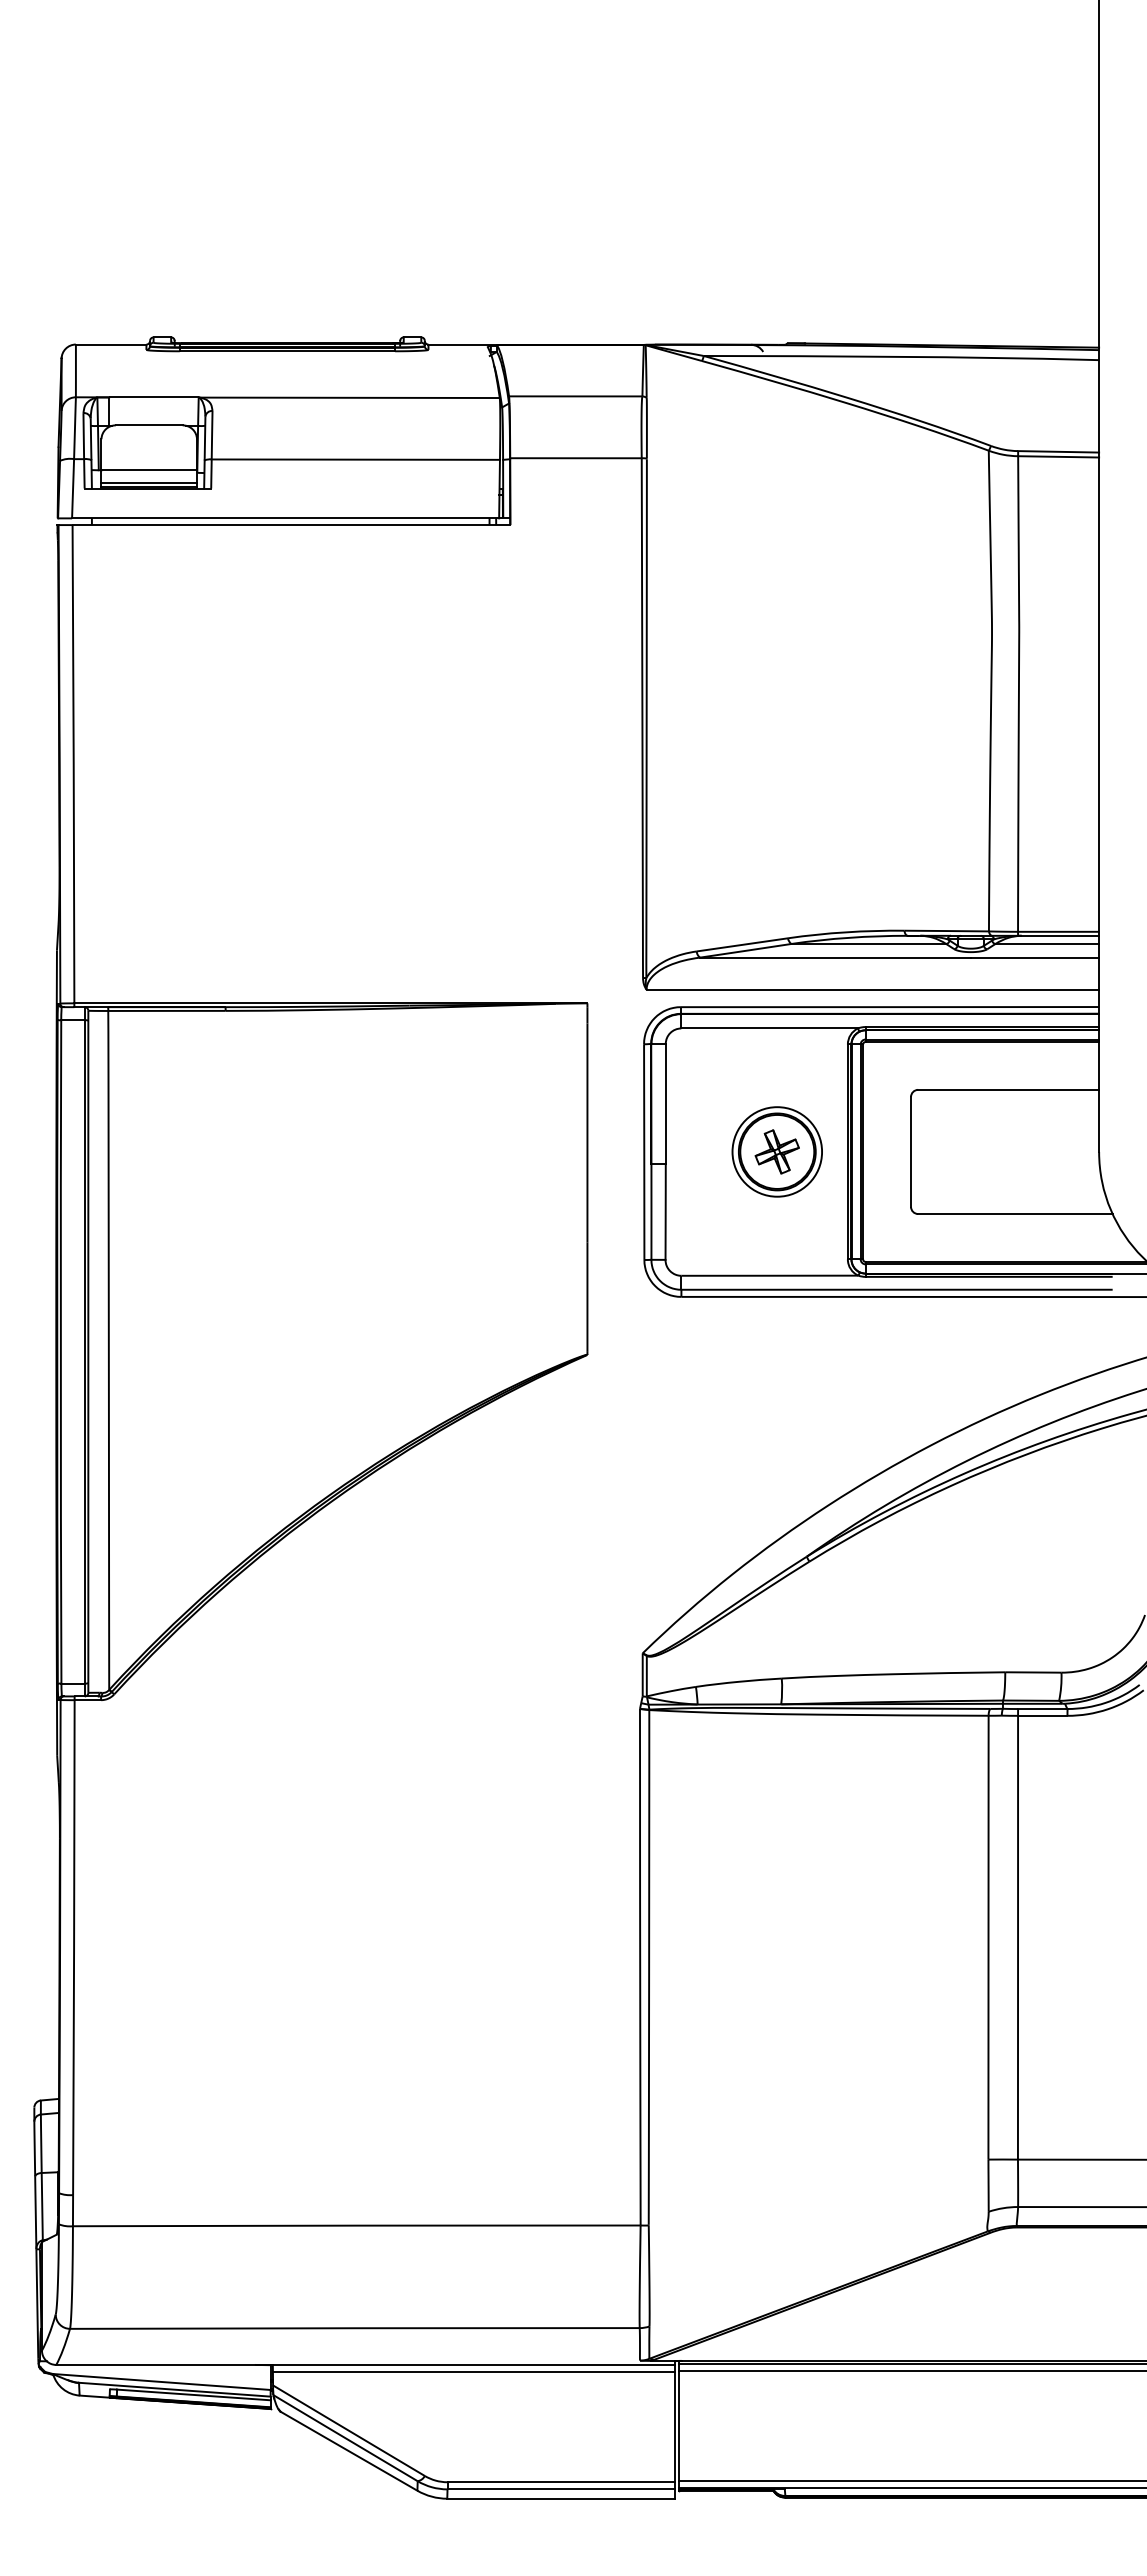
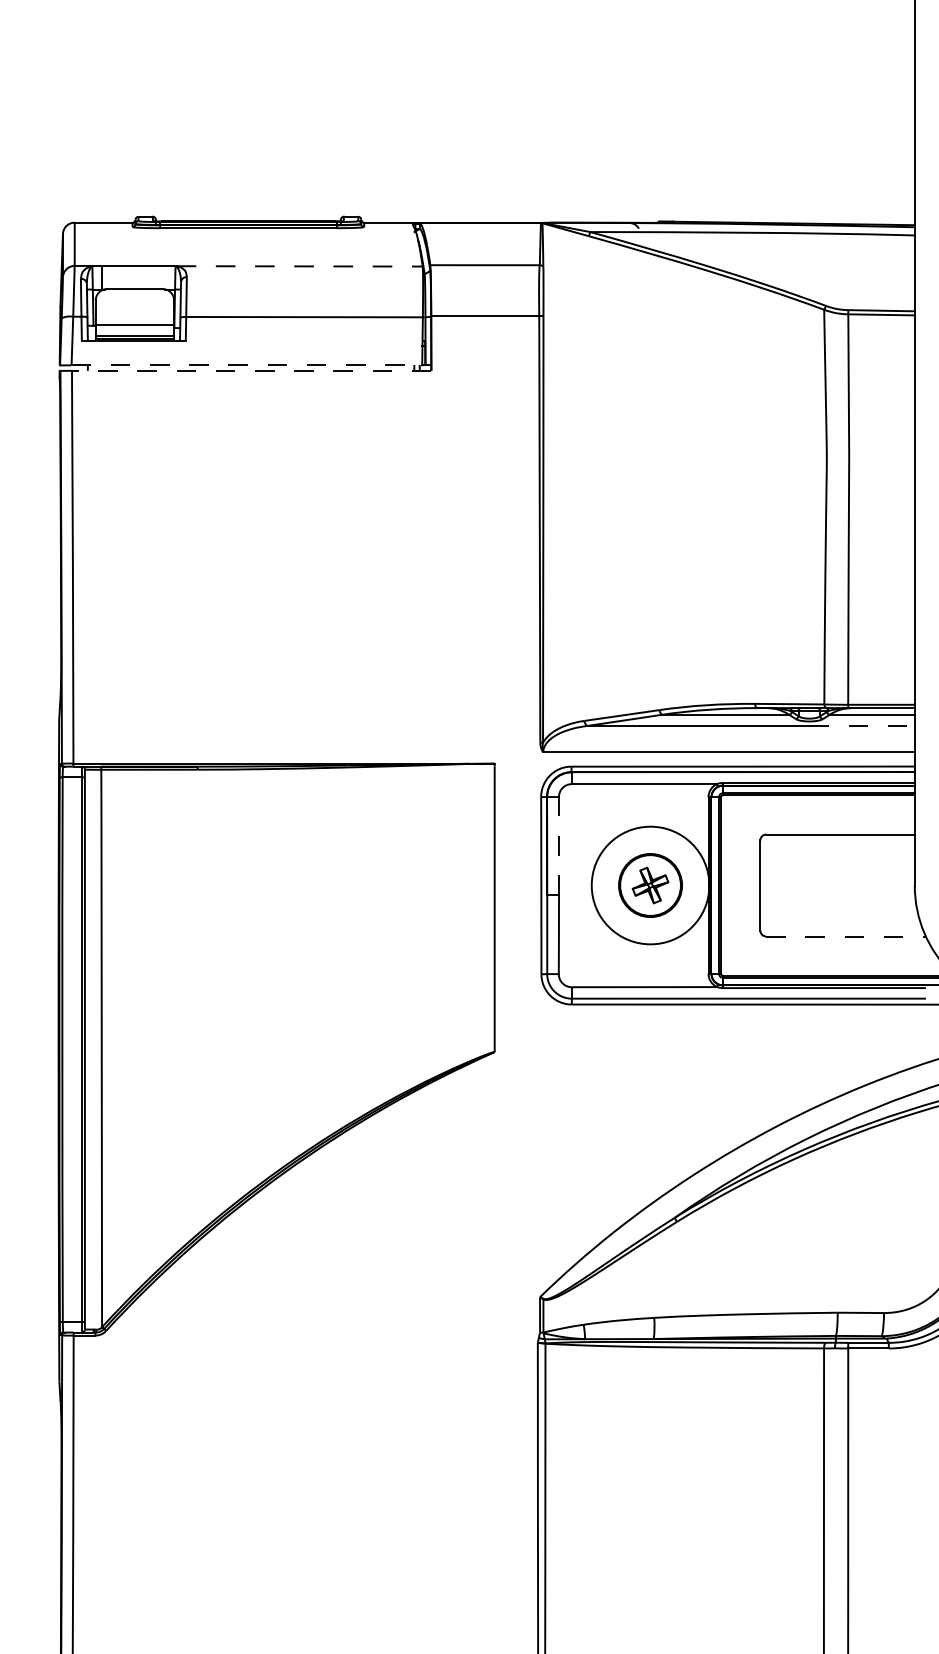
line: (349, 397) -> (299, 266), solid -> dashed
line: (285, 518) -> (246, 365), solid -> dashed
line: (291, 525) -> (251, 371), solid -> dashed
line: (1035, 957) -> (862, 725), solid -> dashed
line: (665, 1103) -> (558, 845), solid -> dashed
circle: (777, 1151) -> (650, 885), size x1.6
line: (1015, 1214) -> (846, 936), solid -> dashed

